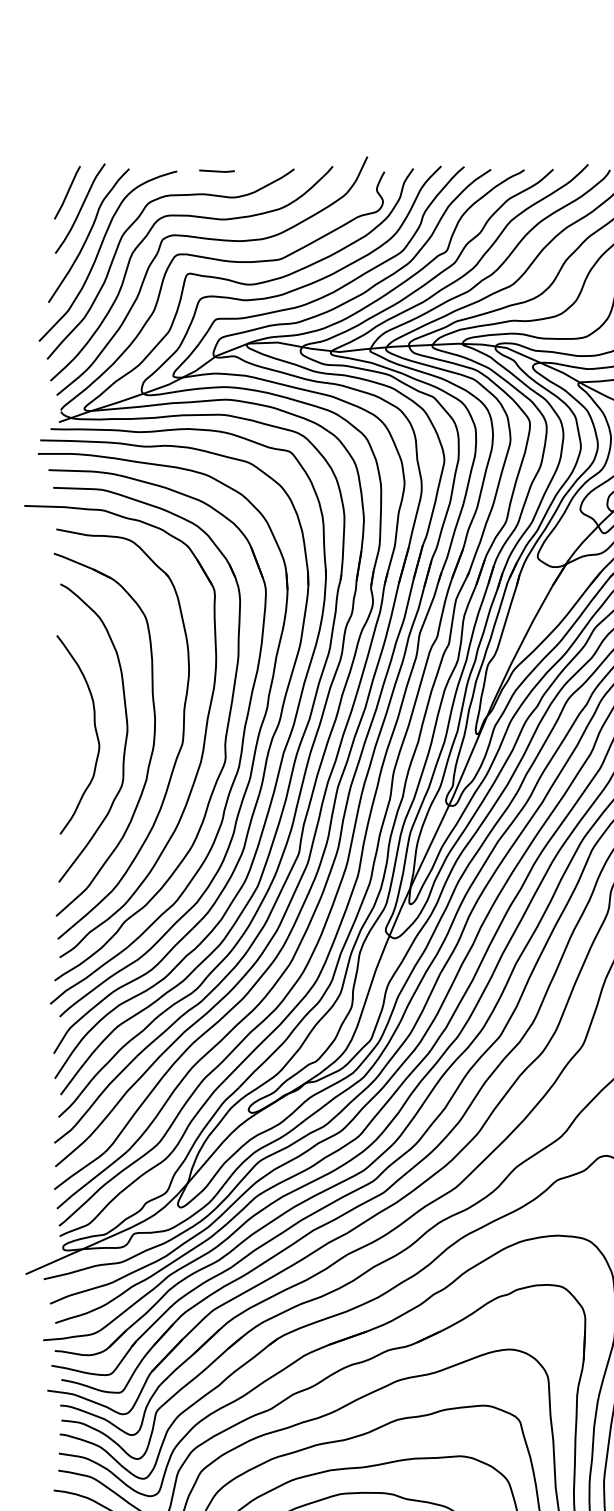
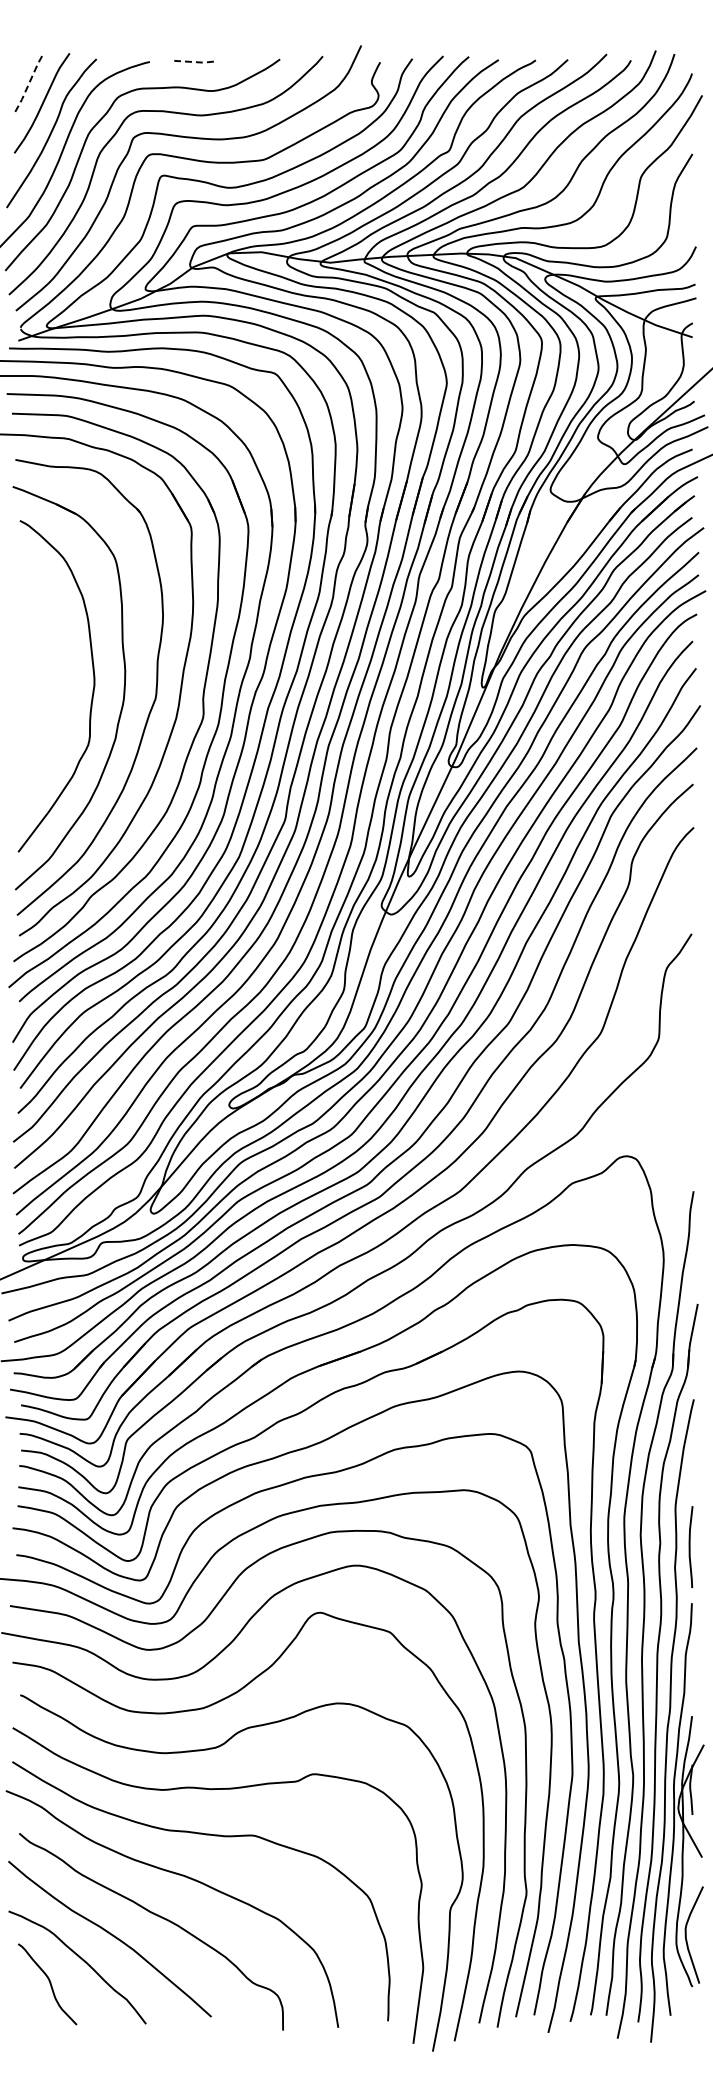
line: (217, 171) -> (194, 62), solid -> dashed
line: (68, 193) -> (28, 86), solid -> dashed
curve: (95, 730) -> (58, 683), removed

